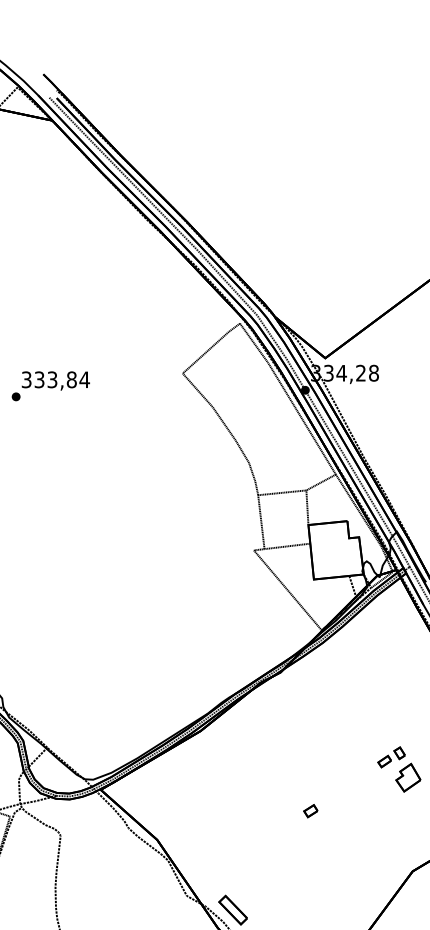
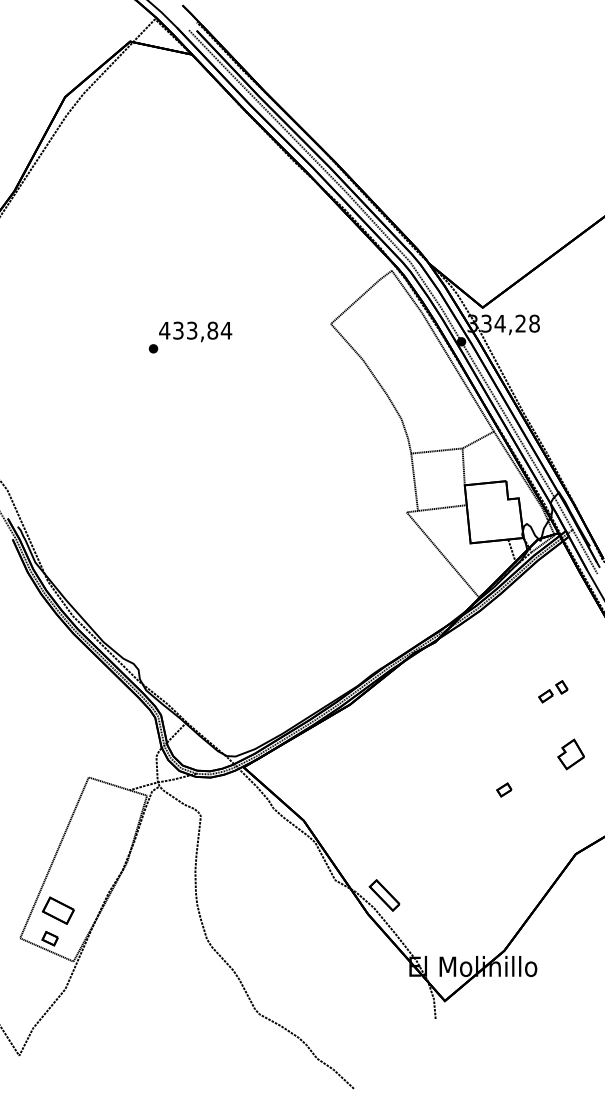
text: (26, 379) -> (164, 330), 333,84 -> 433,84
part: (391, 757) -> (553, 691), moved
part: (310, 810) -> (504, 789), moved

